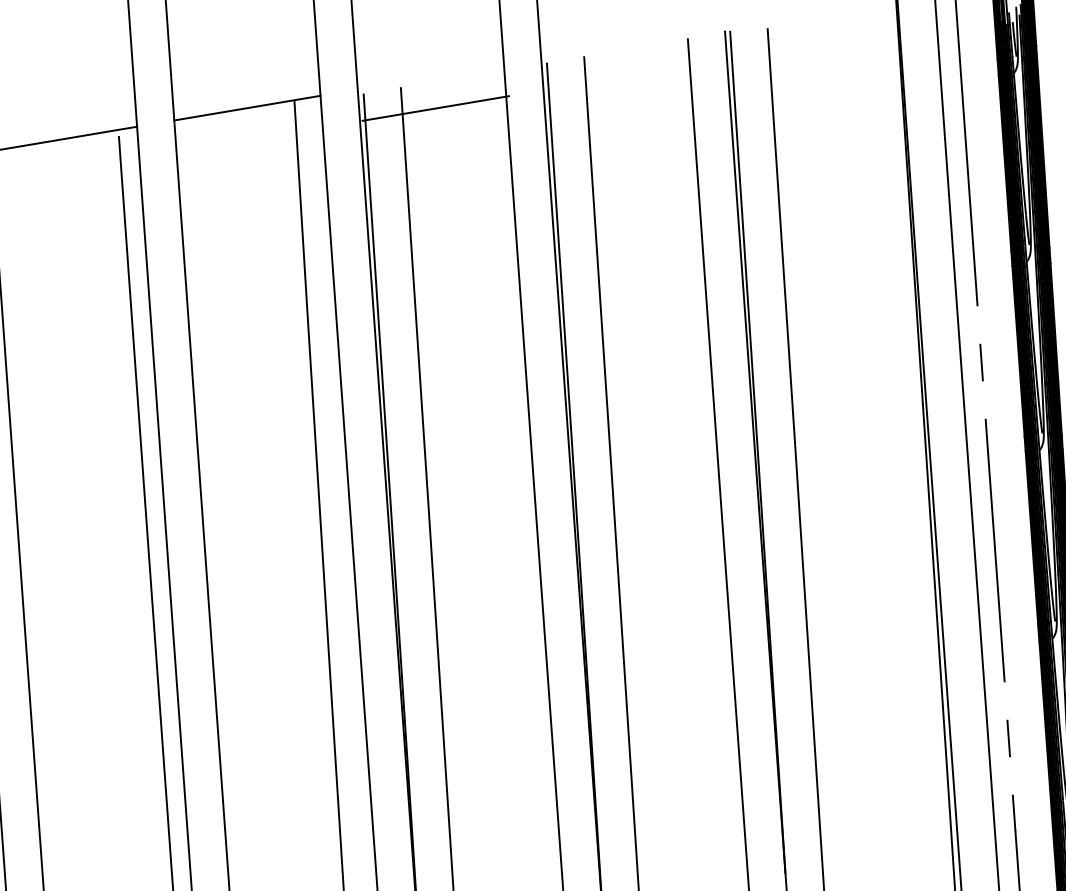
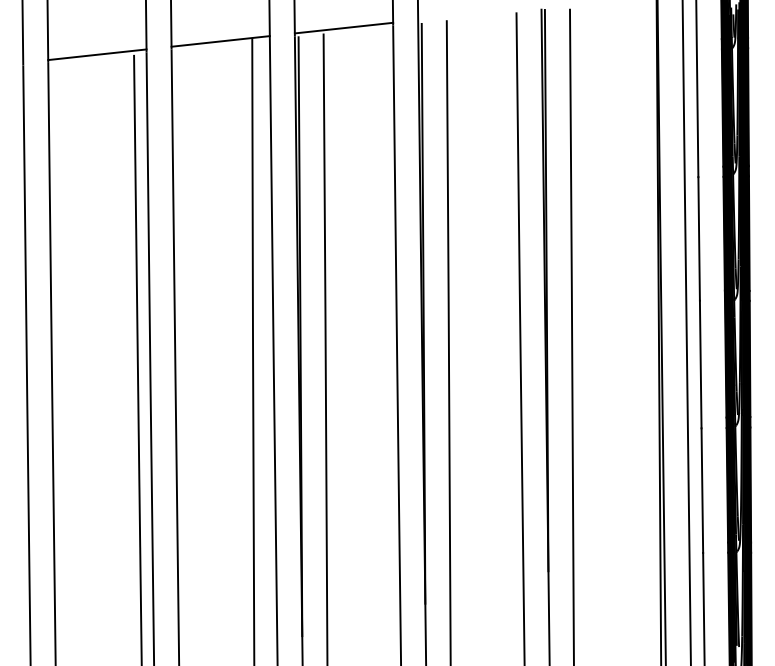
line: (434, 107) -> (343, 27), moved
line: (981, 360) -> (699, 238), dashed -> solid
line: (1009, 739) -> (702, 491), dashed -> solid

